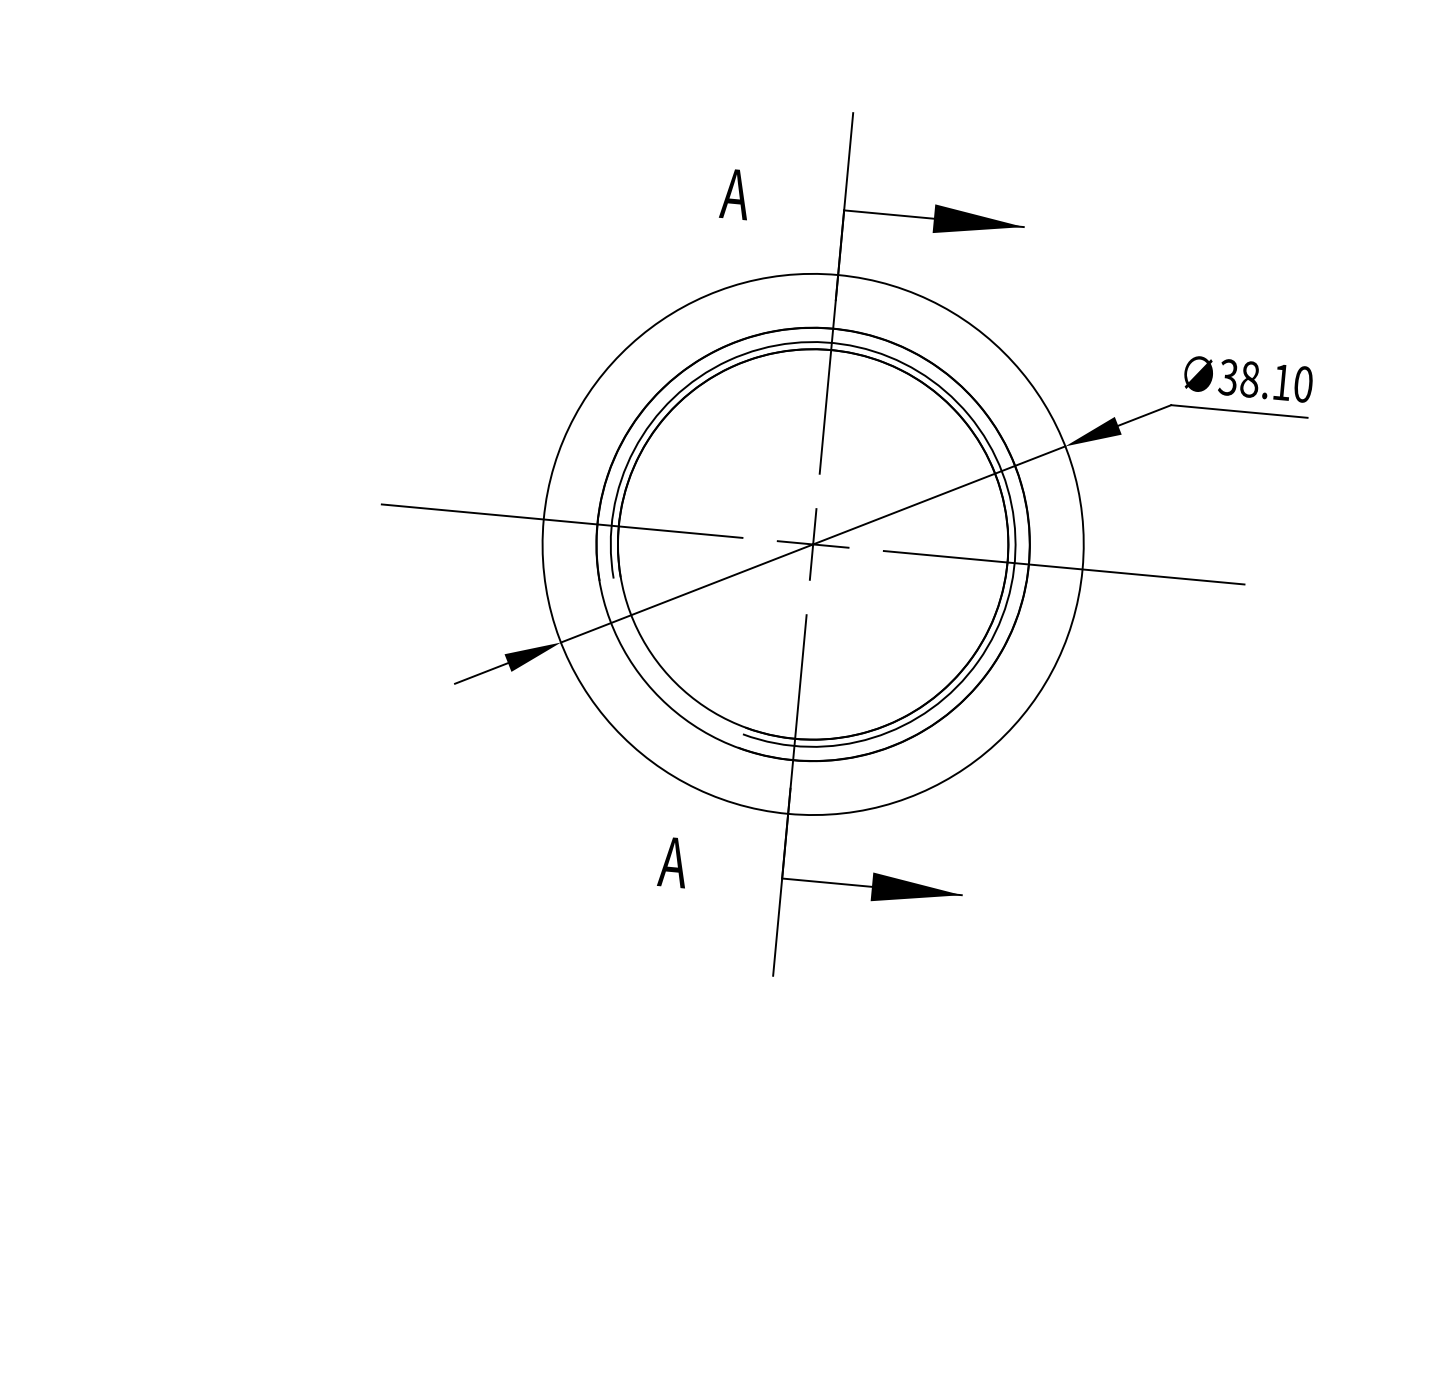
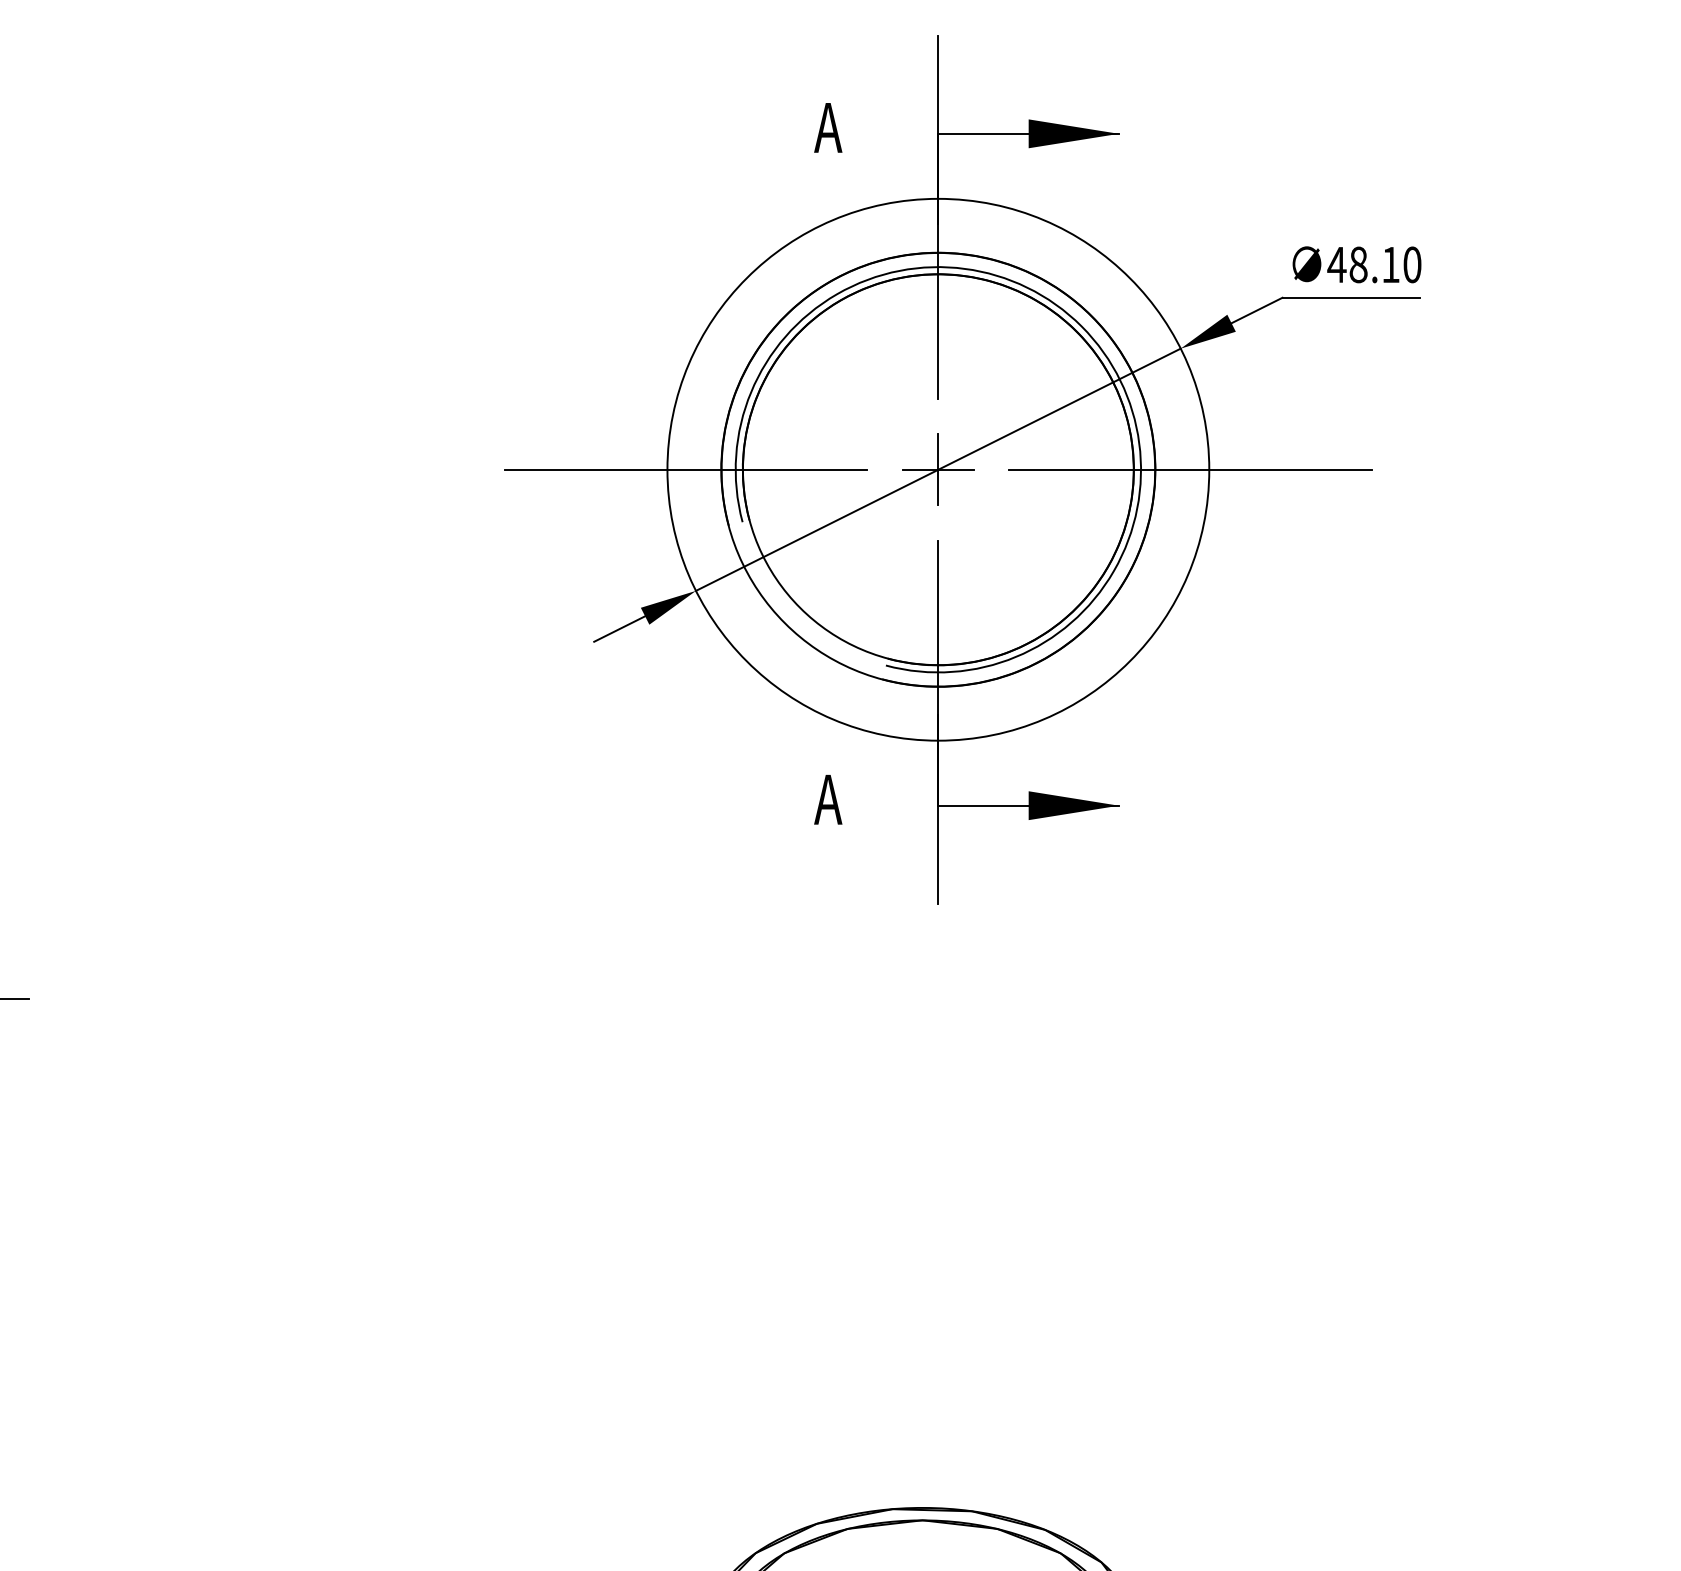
text: (1228, 377) -> (1336, 264), 38.10 -> 48.10

